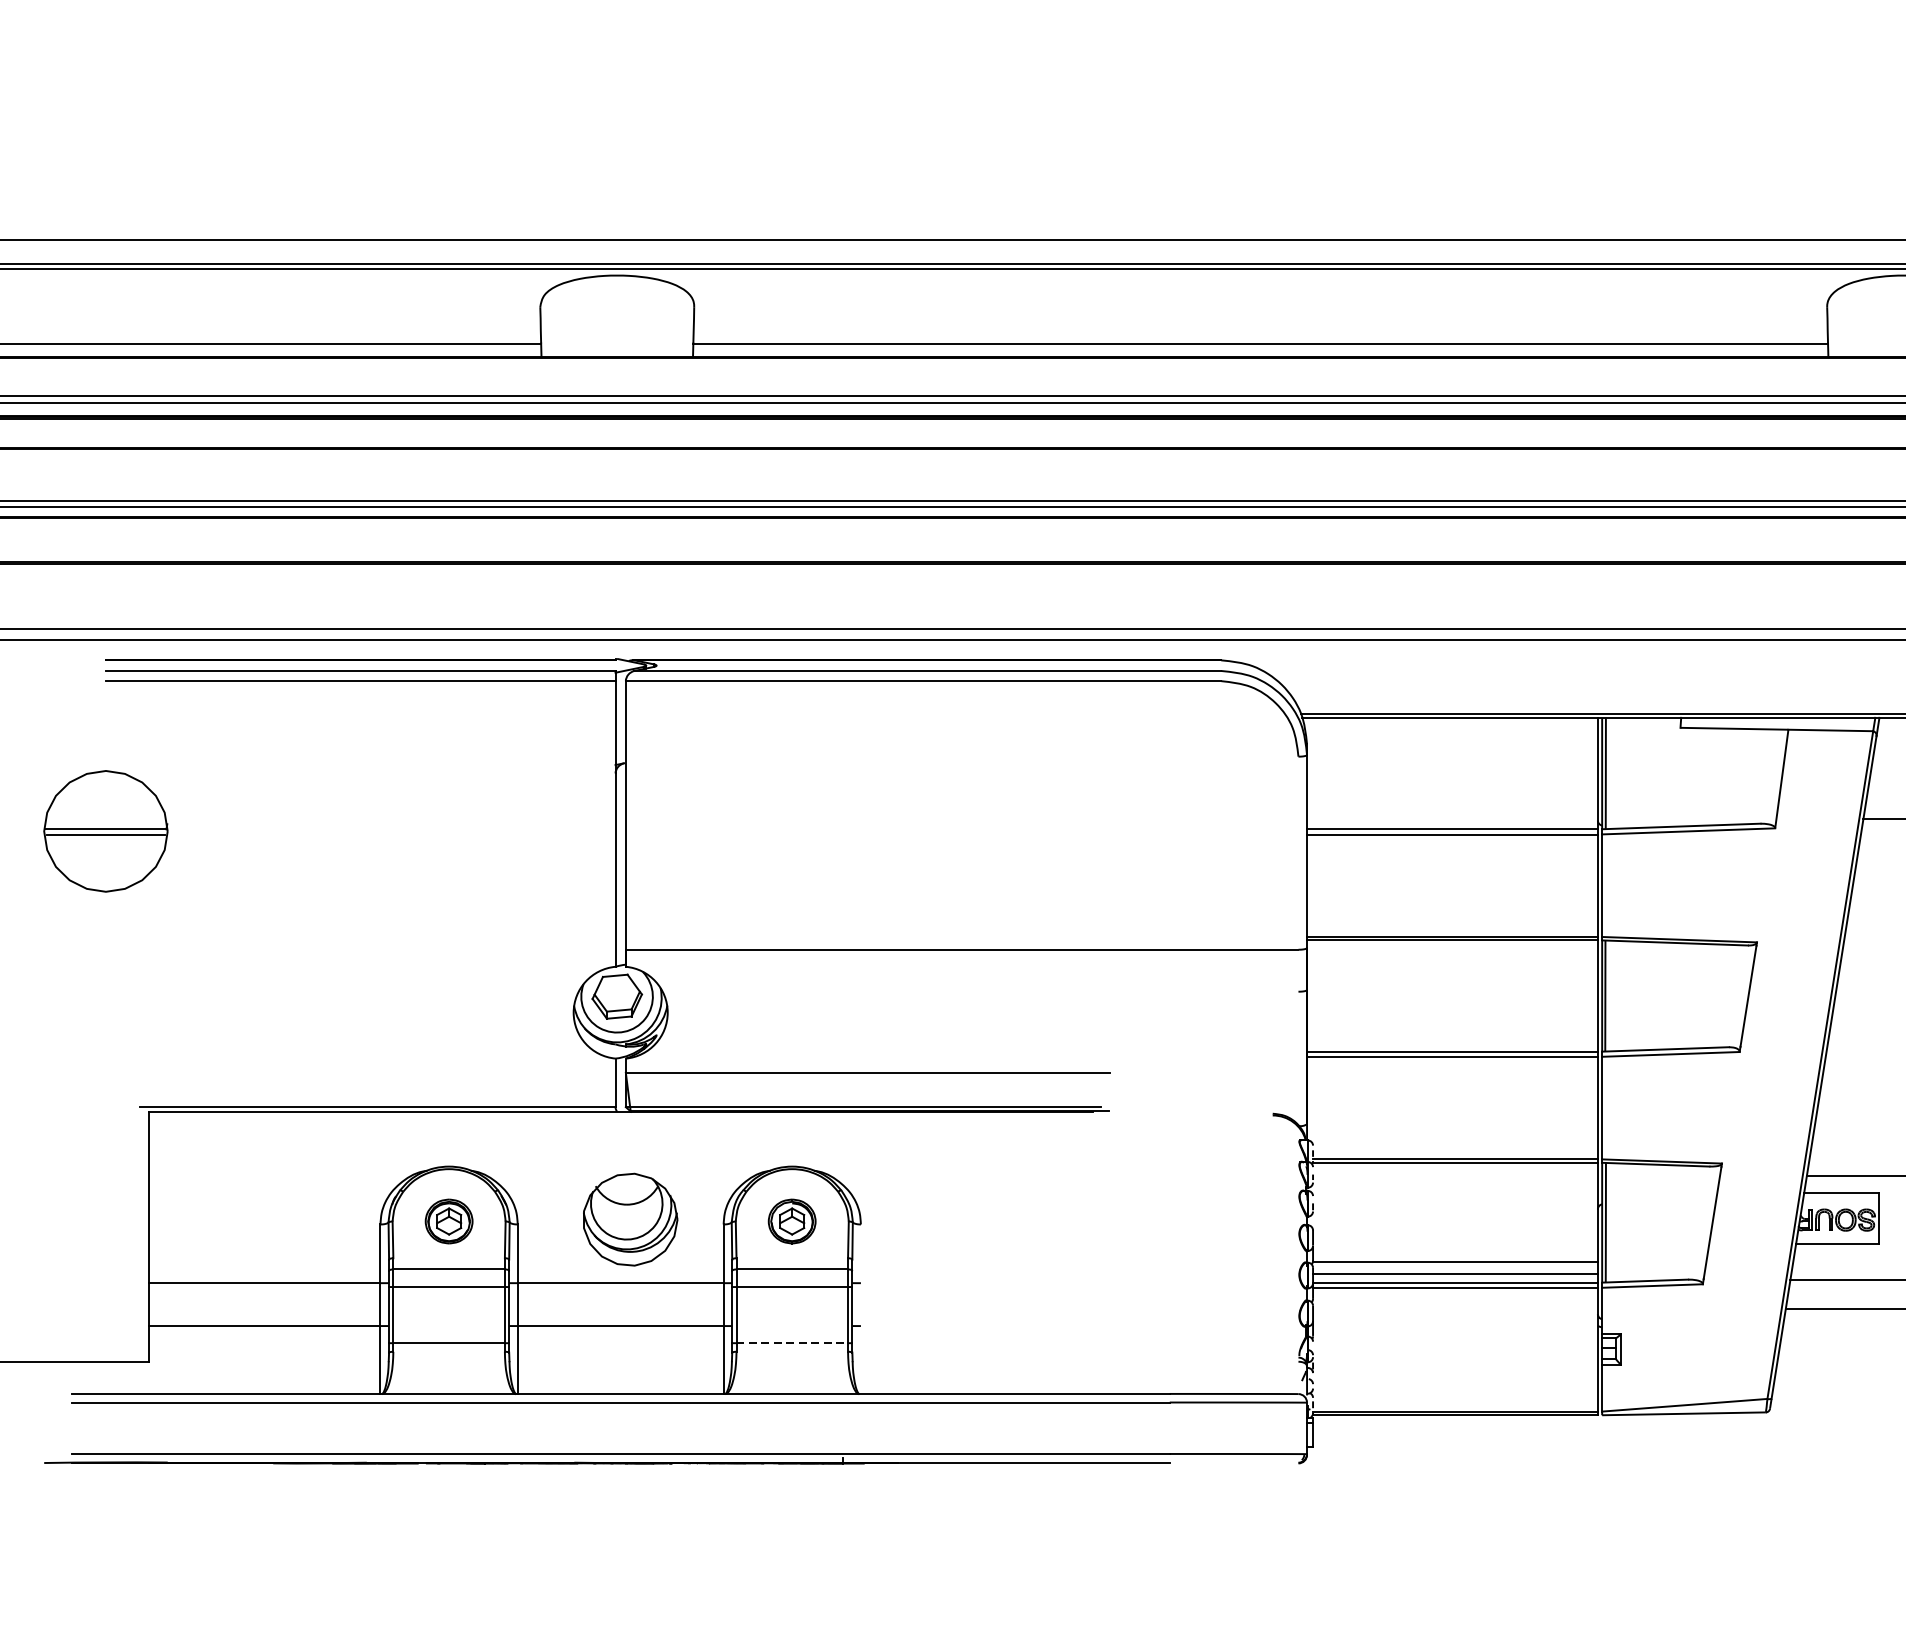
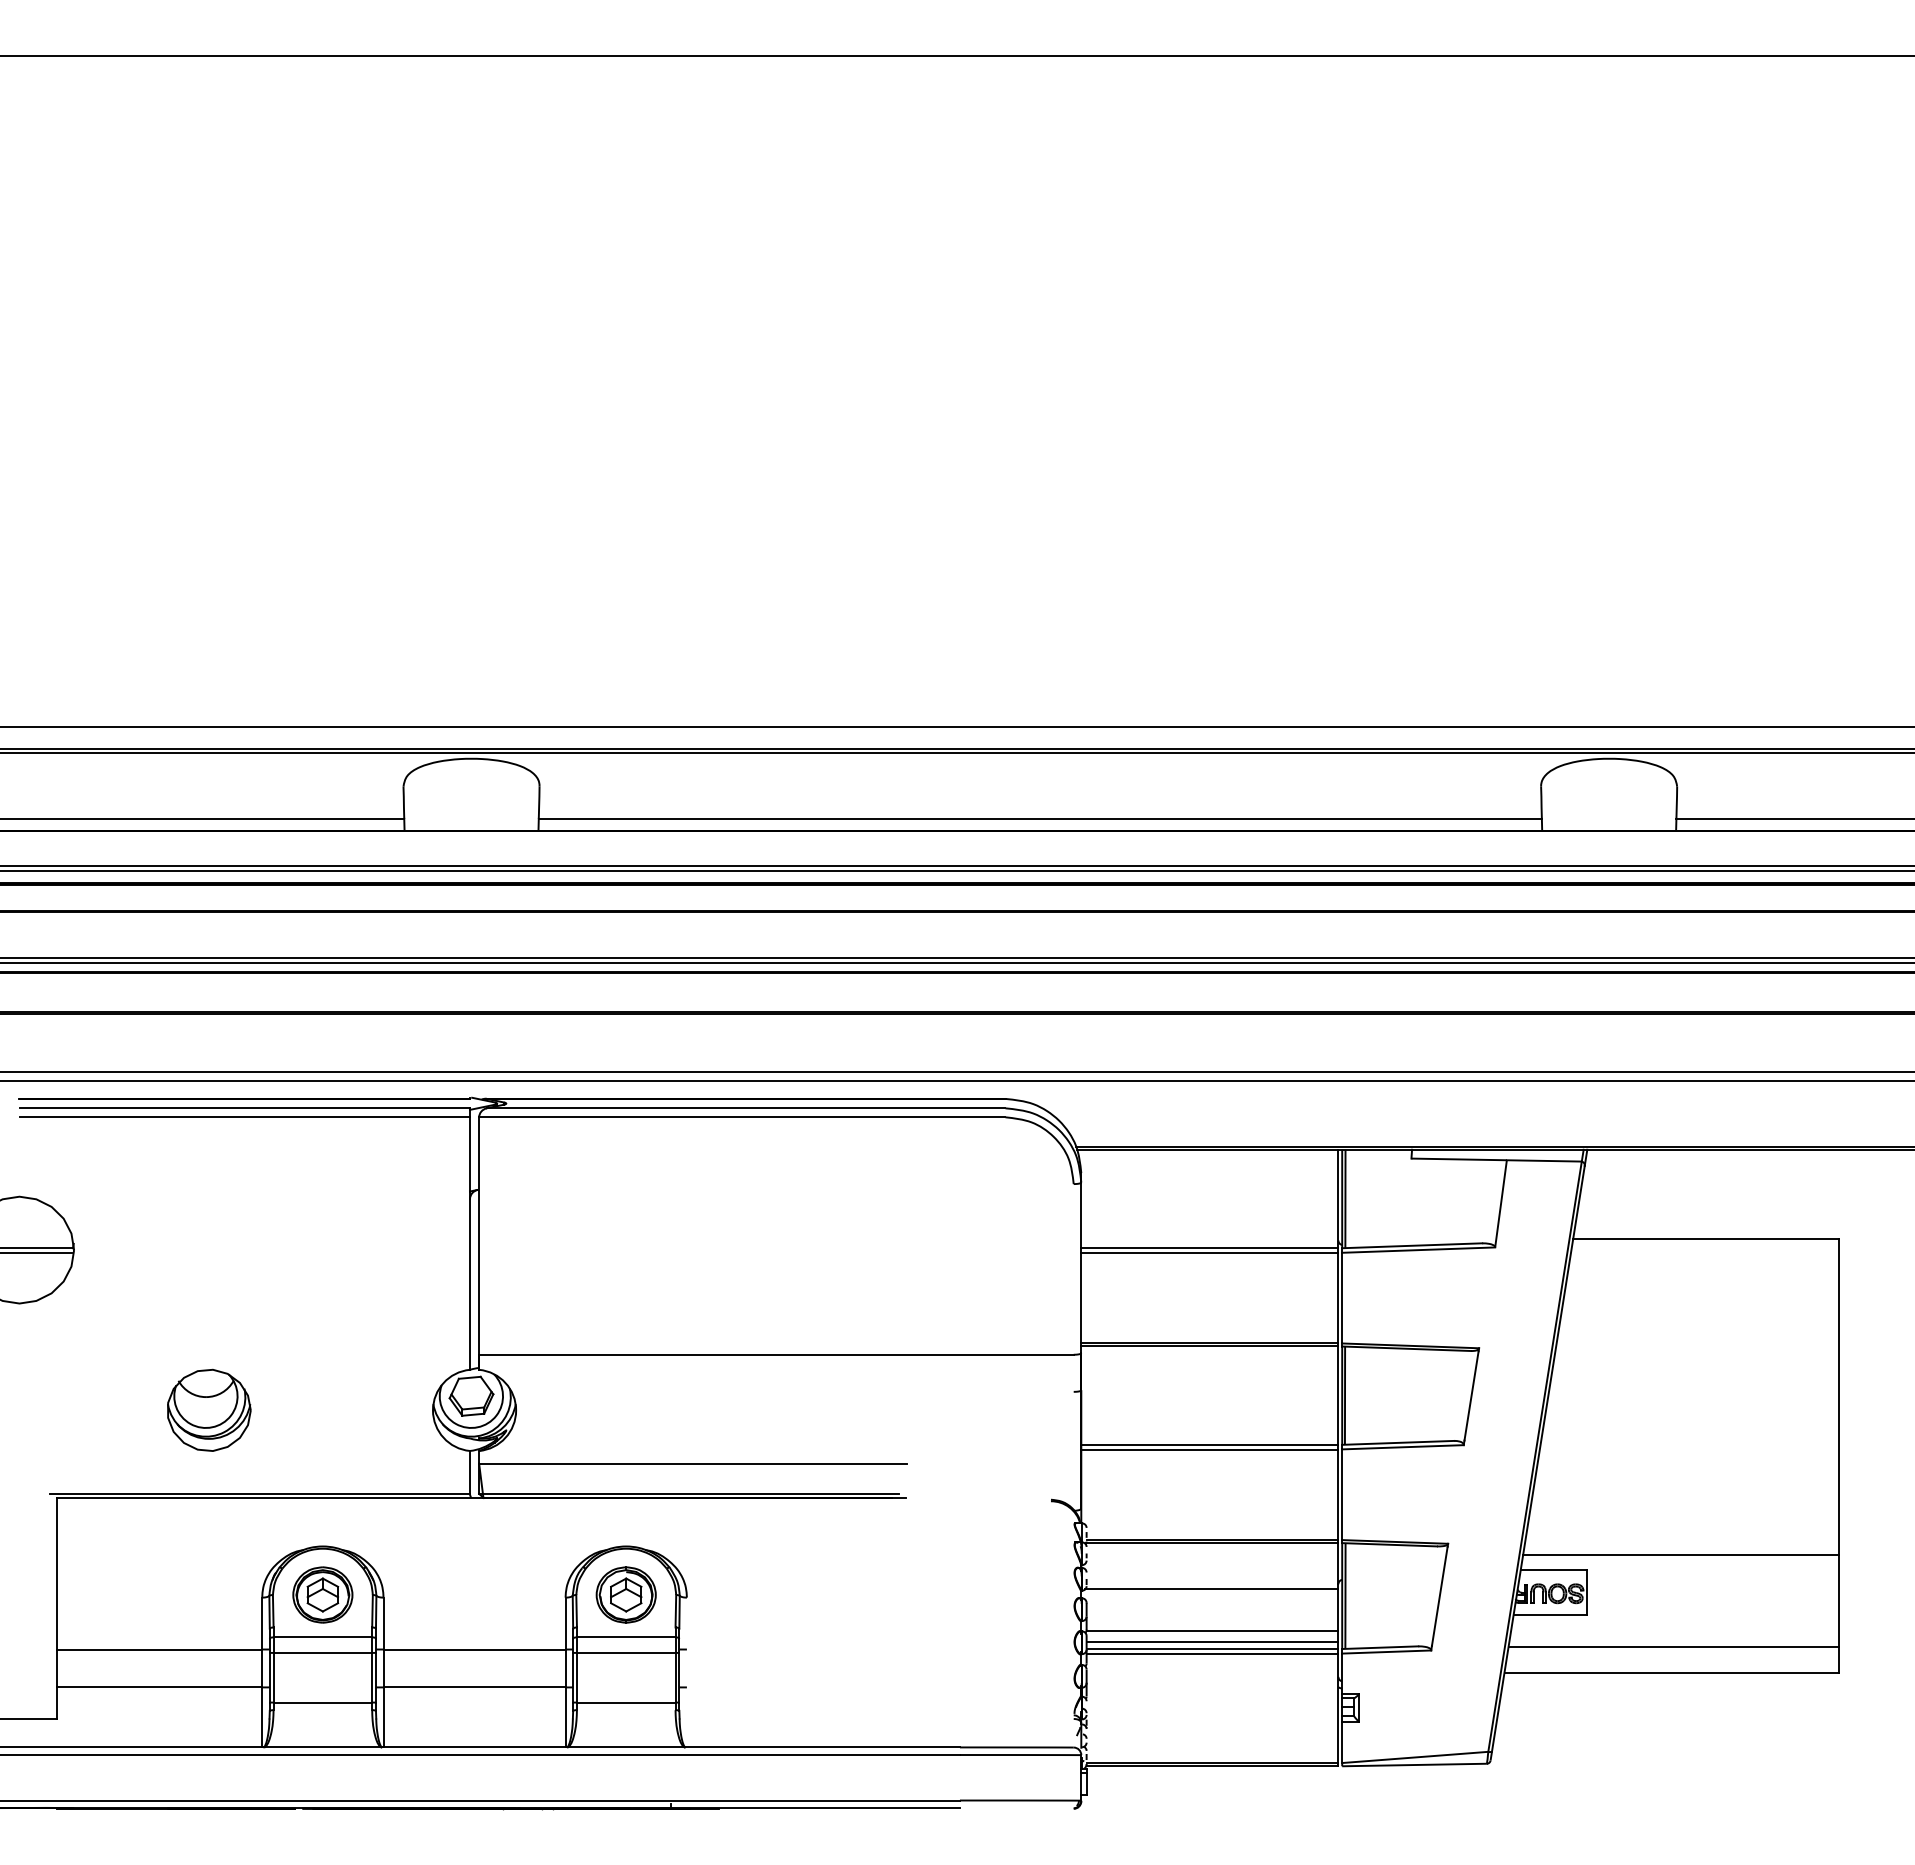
line: (1454, 1215) -> (1211, 1589), added
part: (630, 1218) -> (209, 1409), moved
part: (448, 1220) -> (322, 1594), size x1.43
part: (791, 1220) -> (625, 1594), size x1.43
line: (792, 1343) -> (626, 1702), dashed -> solid

